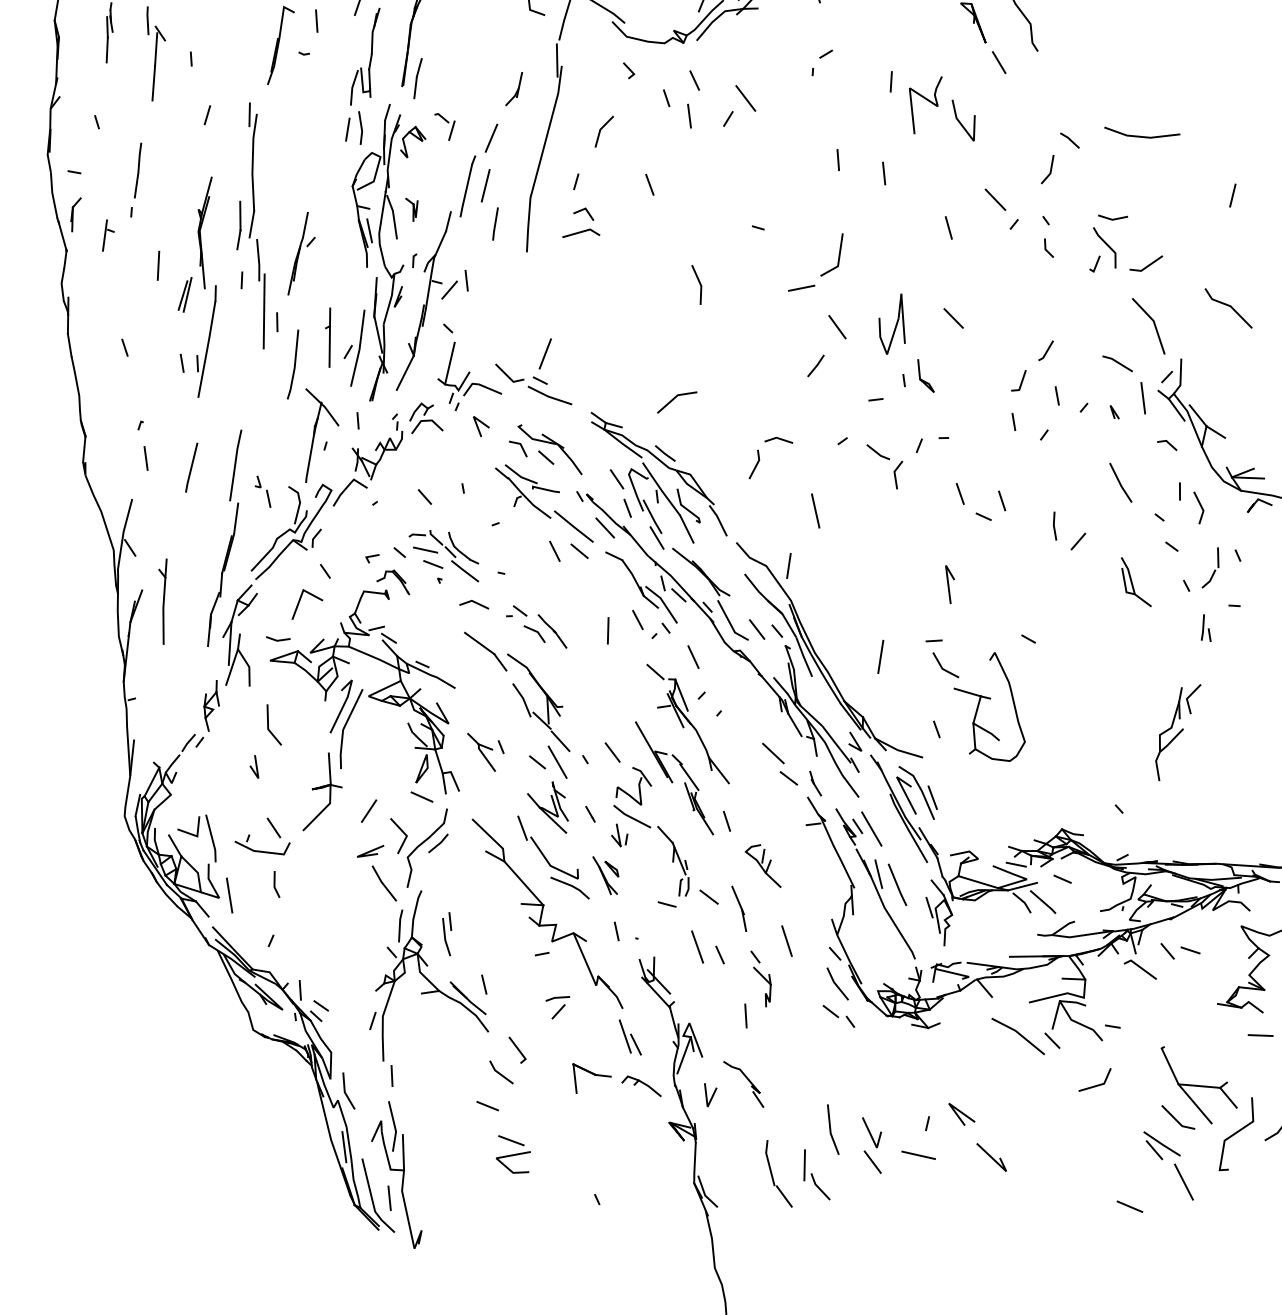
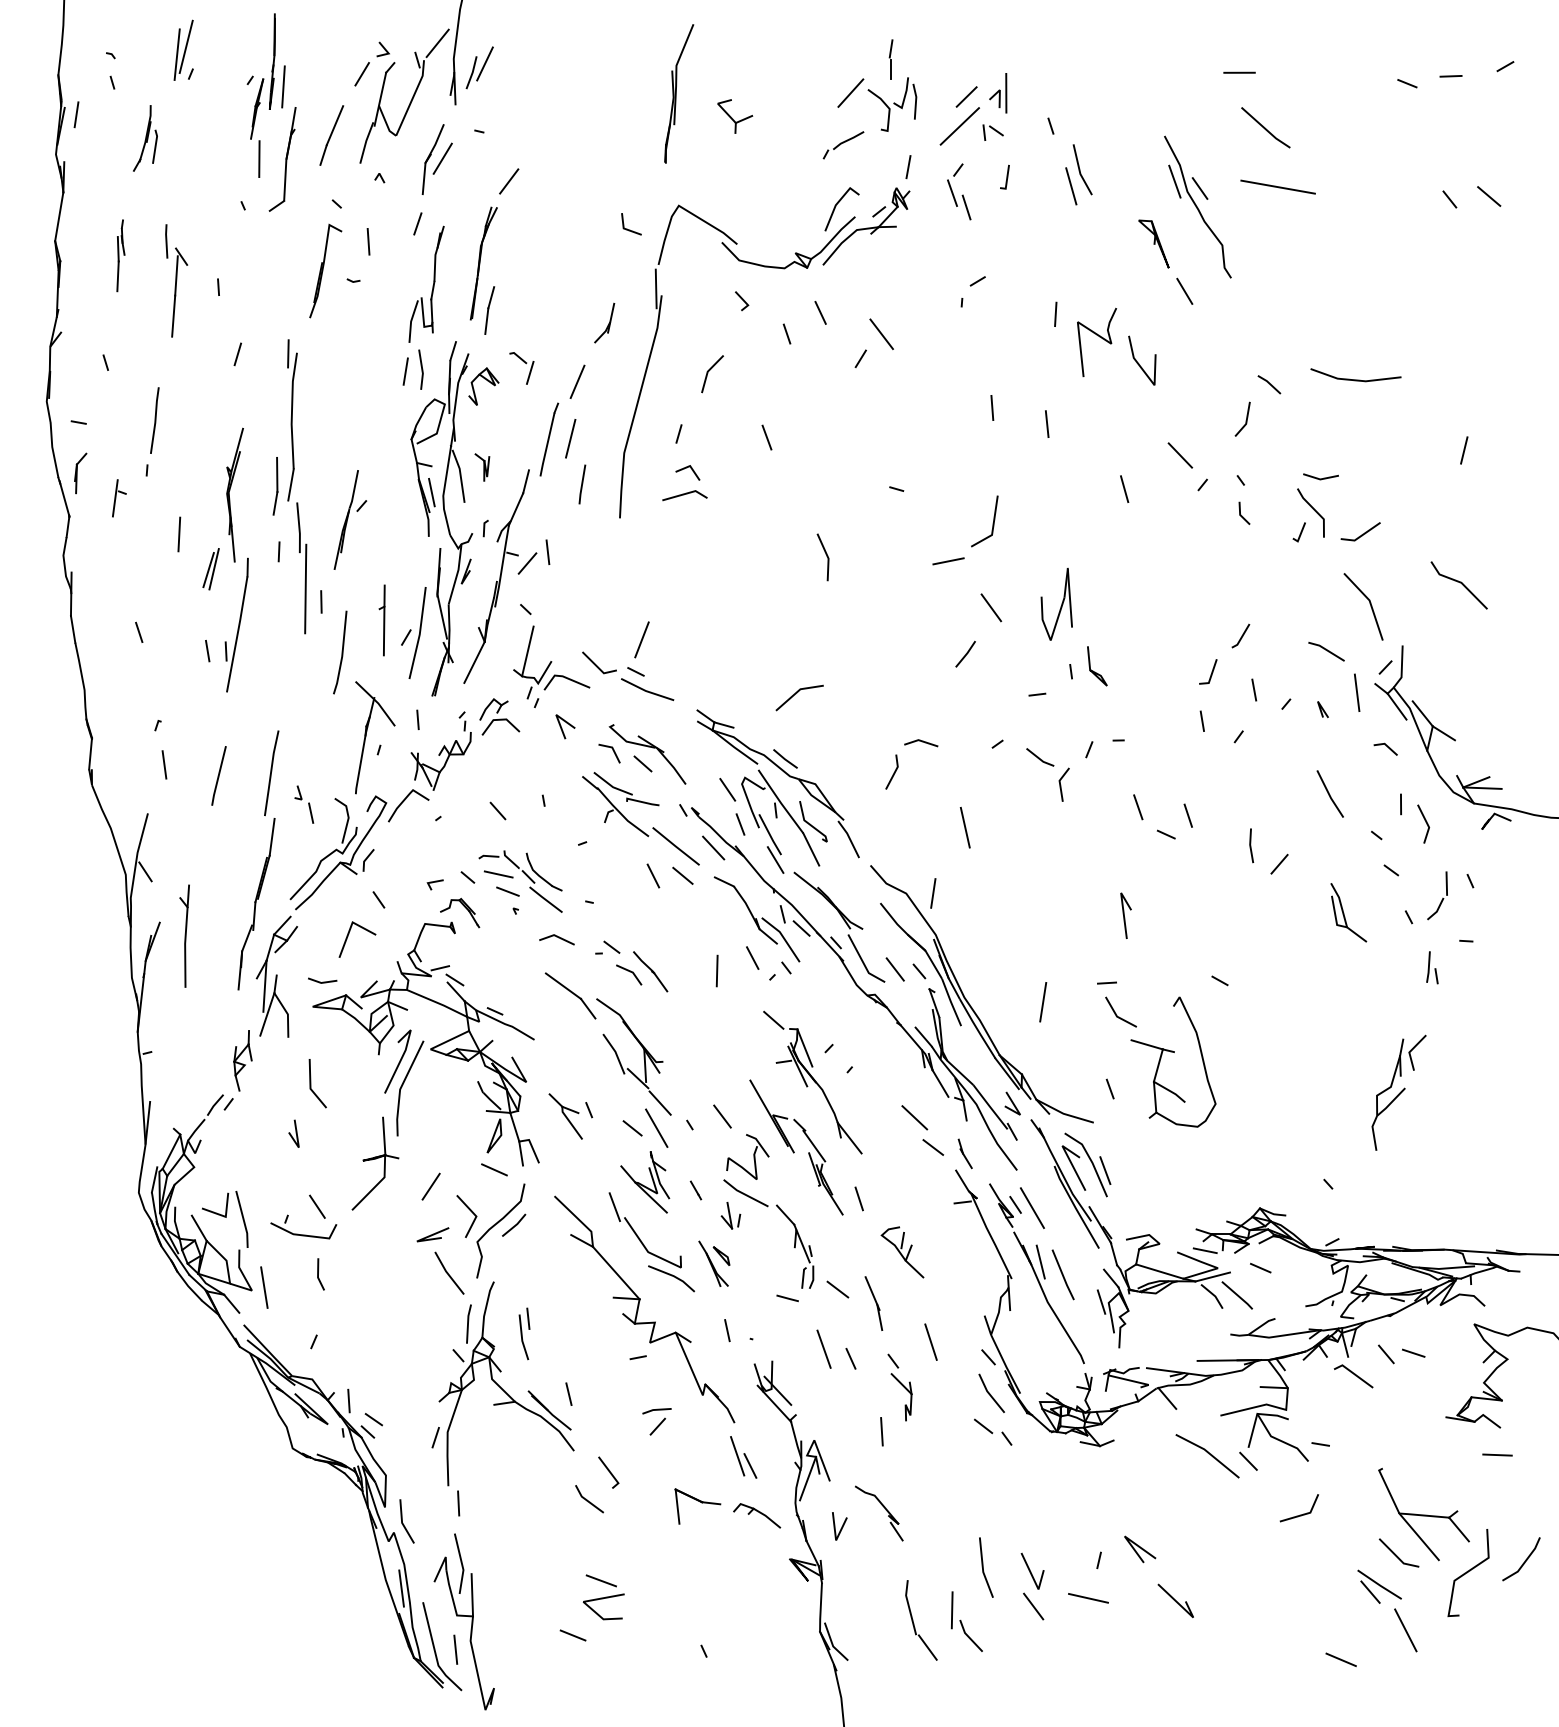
line: (689, 116) -> (814, 355), removed
line: (953, 318) -> (1130, 597), removed
line: (693, 657) -> (819, 1002), removed
line: (487, 1106) -> (572, 1635), moved

